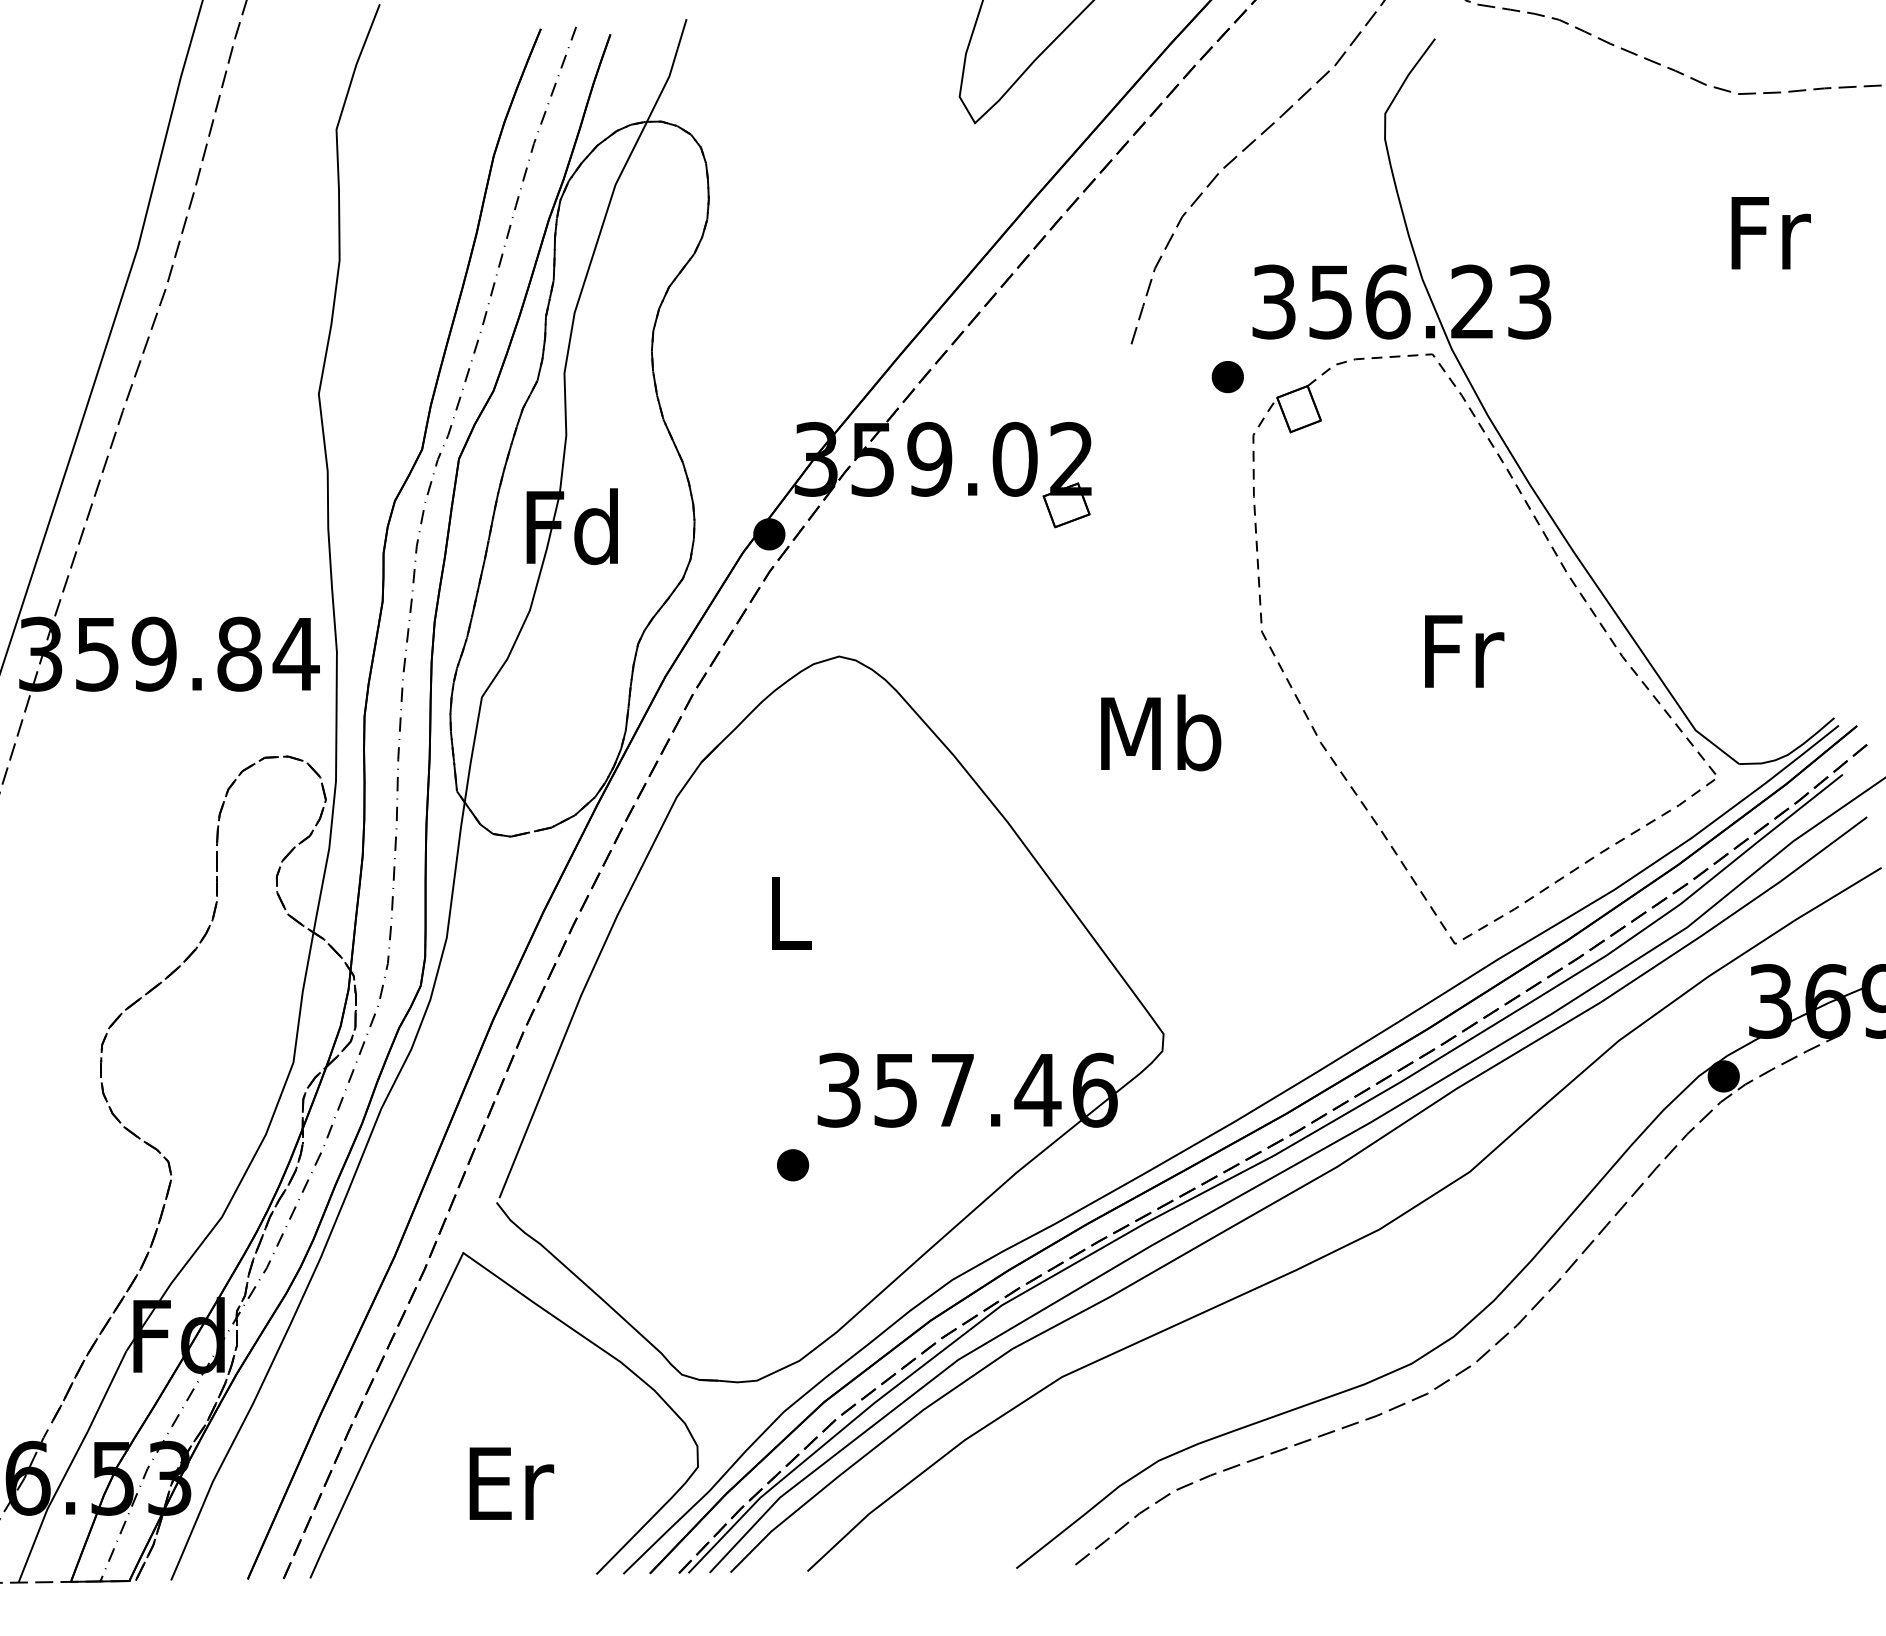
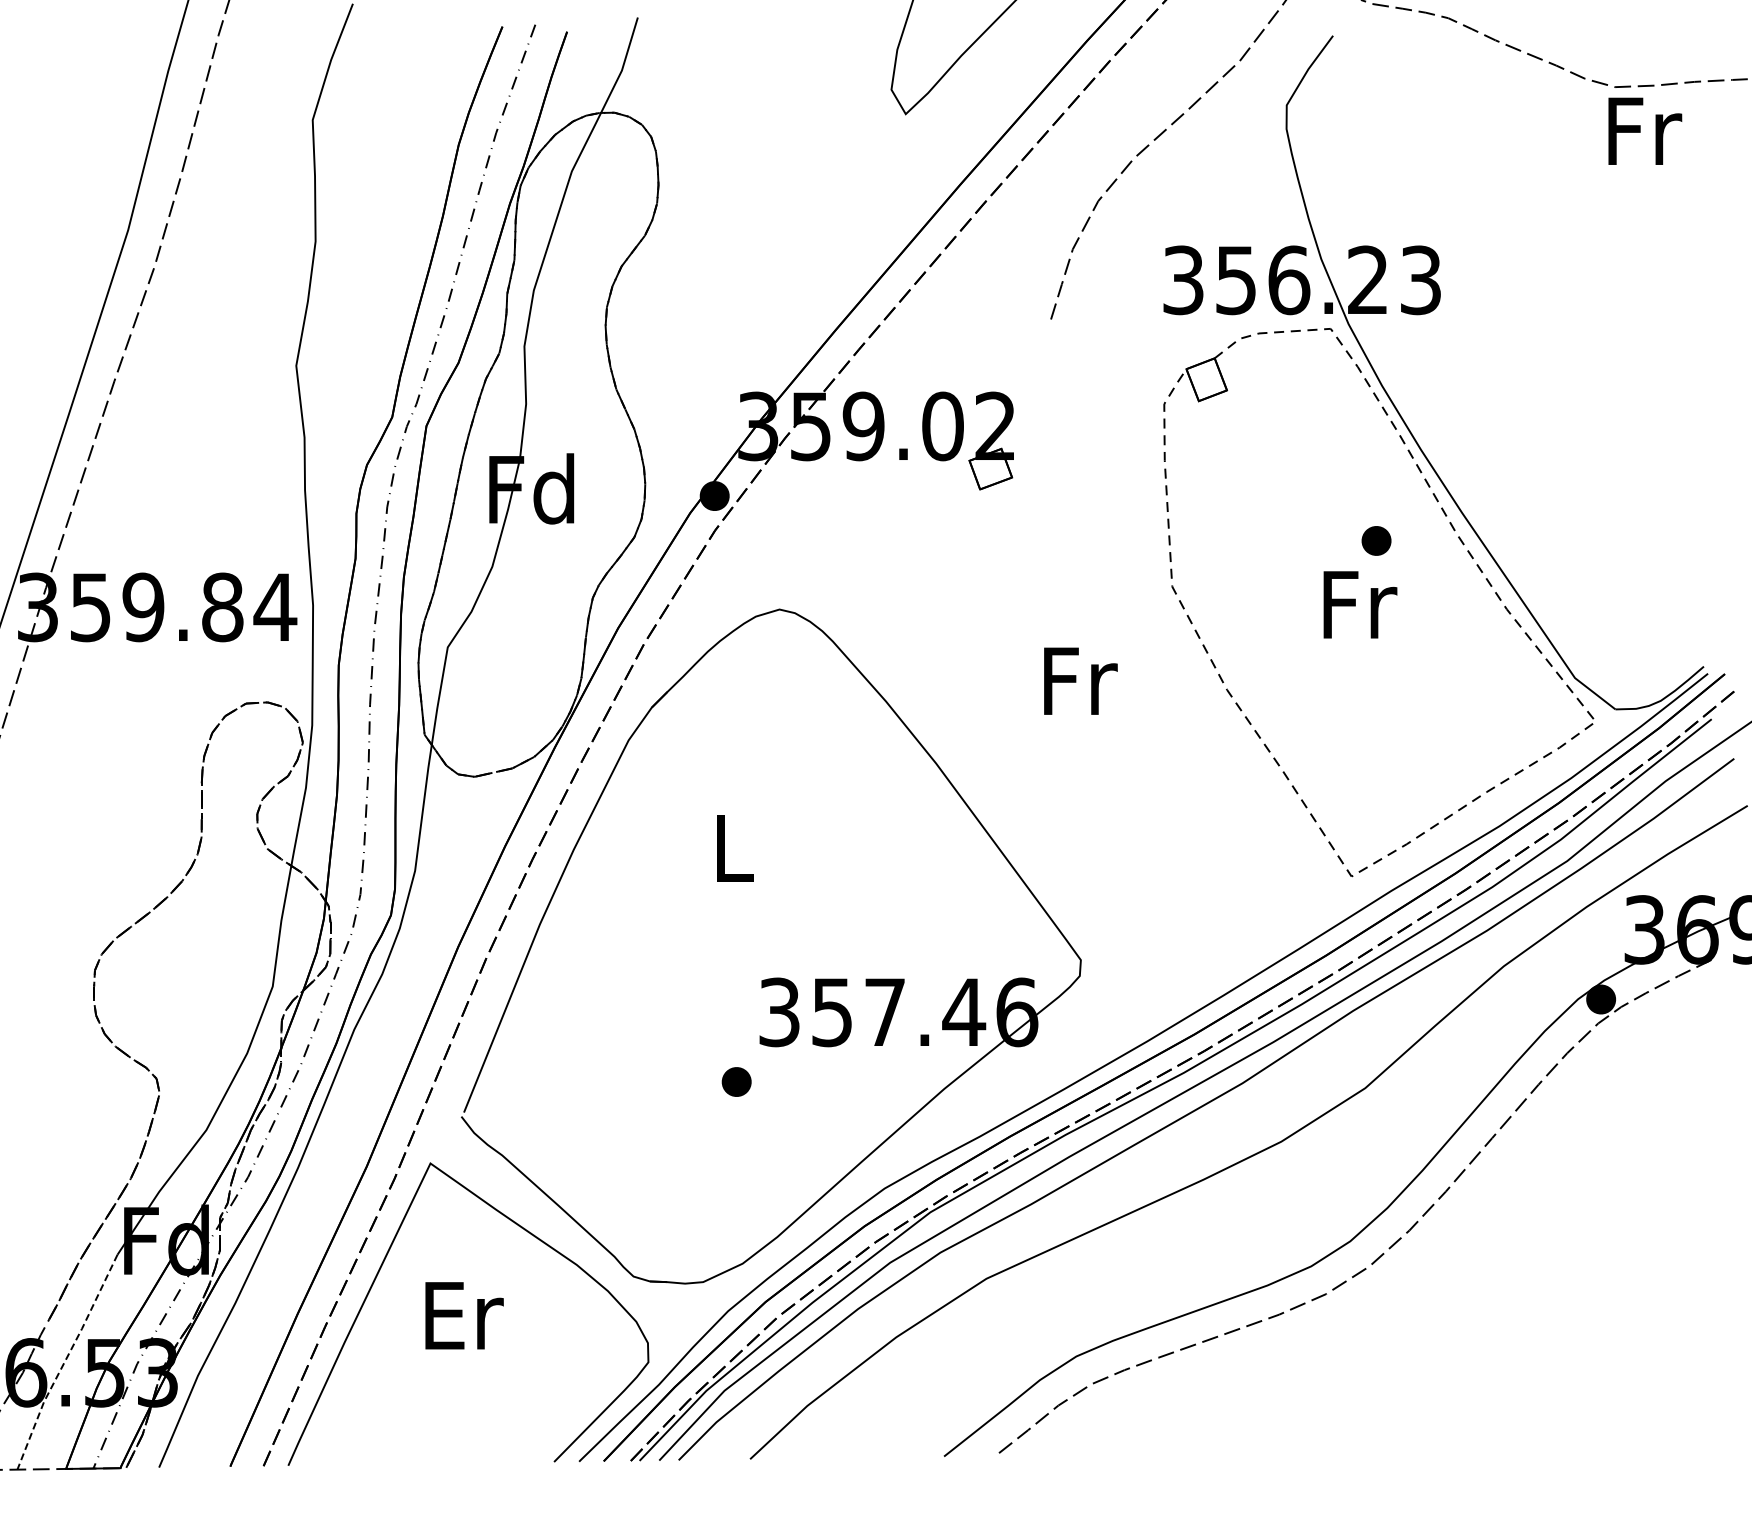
text: (1771, 232) -> (1645, 130), moved
part: (1227, 376) -> (1376, 540), moved
text: (1161, 732) -> (1078, 680), Mb -> Fr
line: (70, 1466) -> (65, 1361), solid -> dashed
text: (511, 1483) -> (464, 1315), moved

